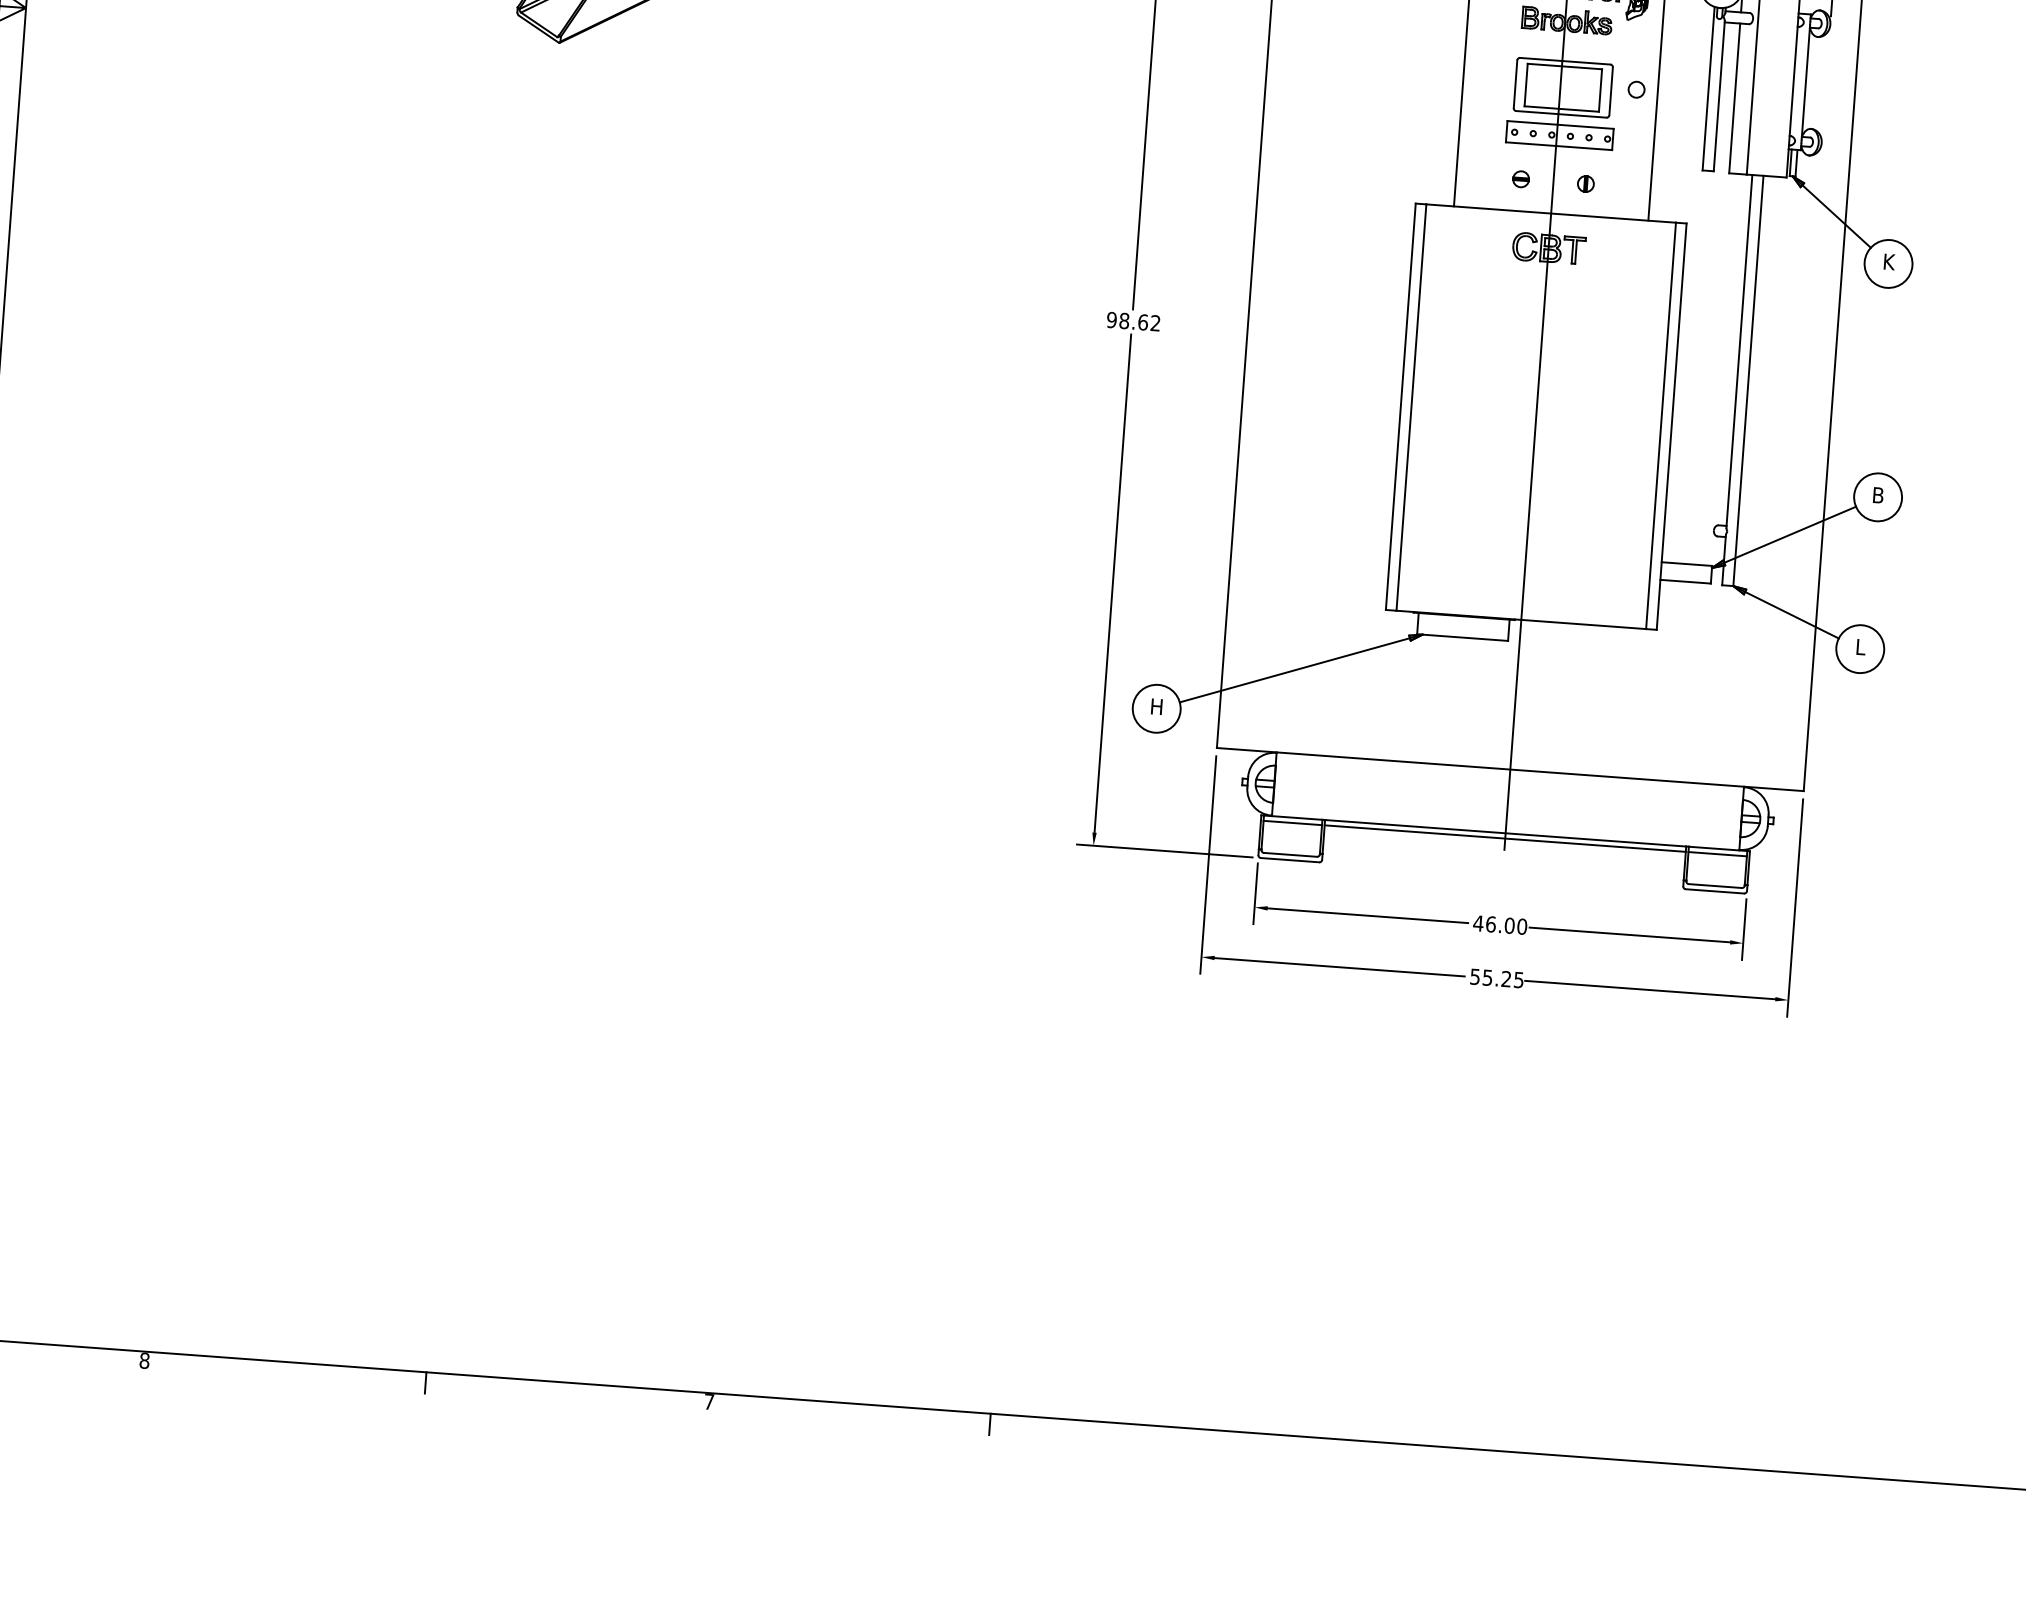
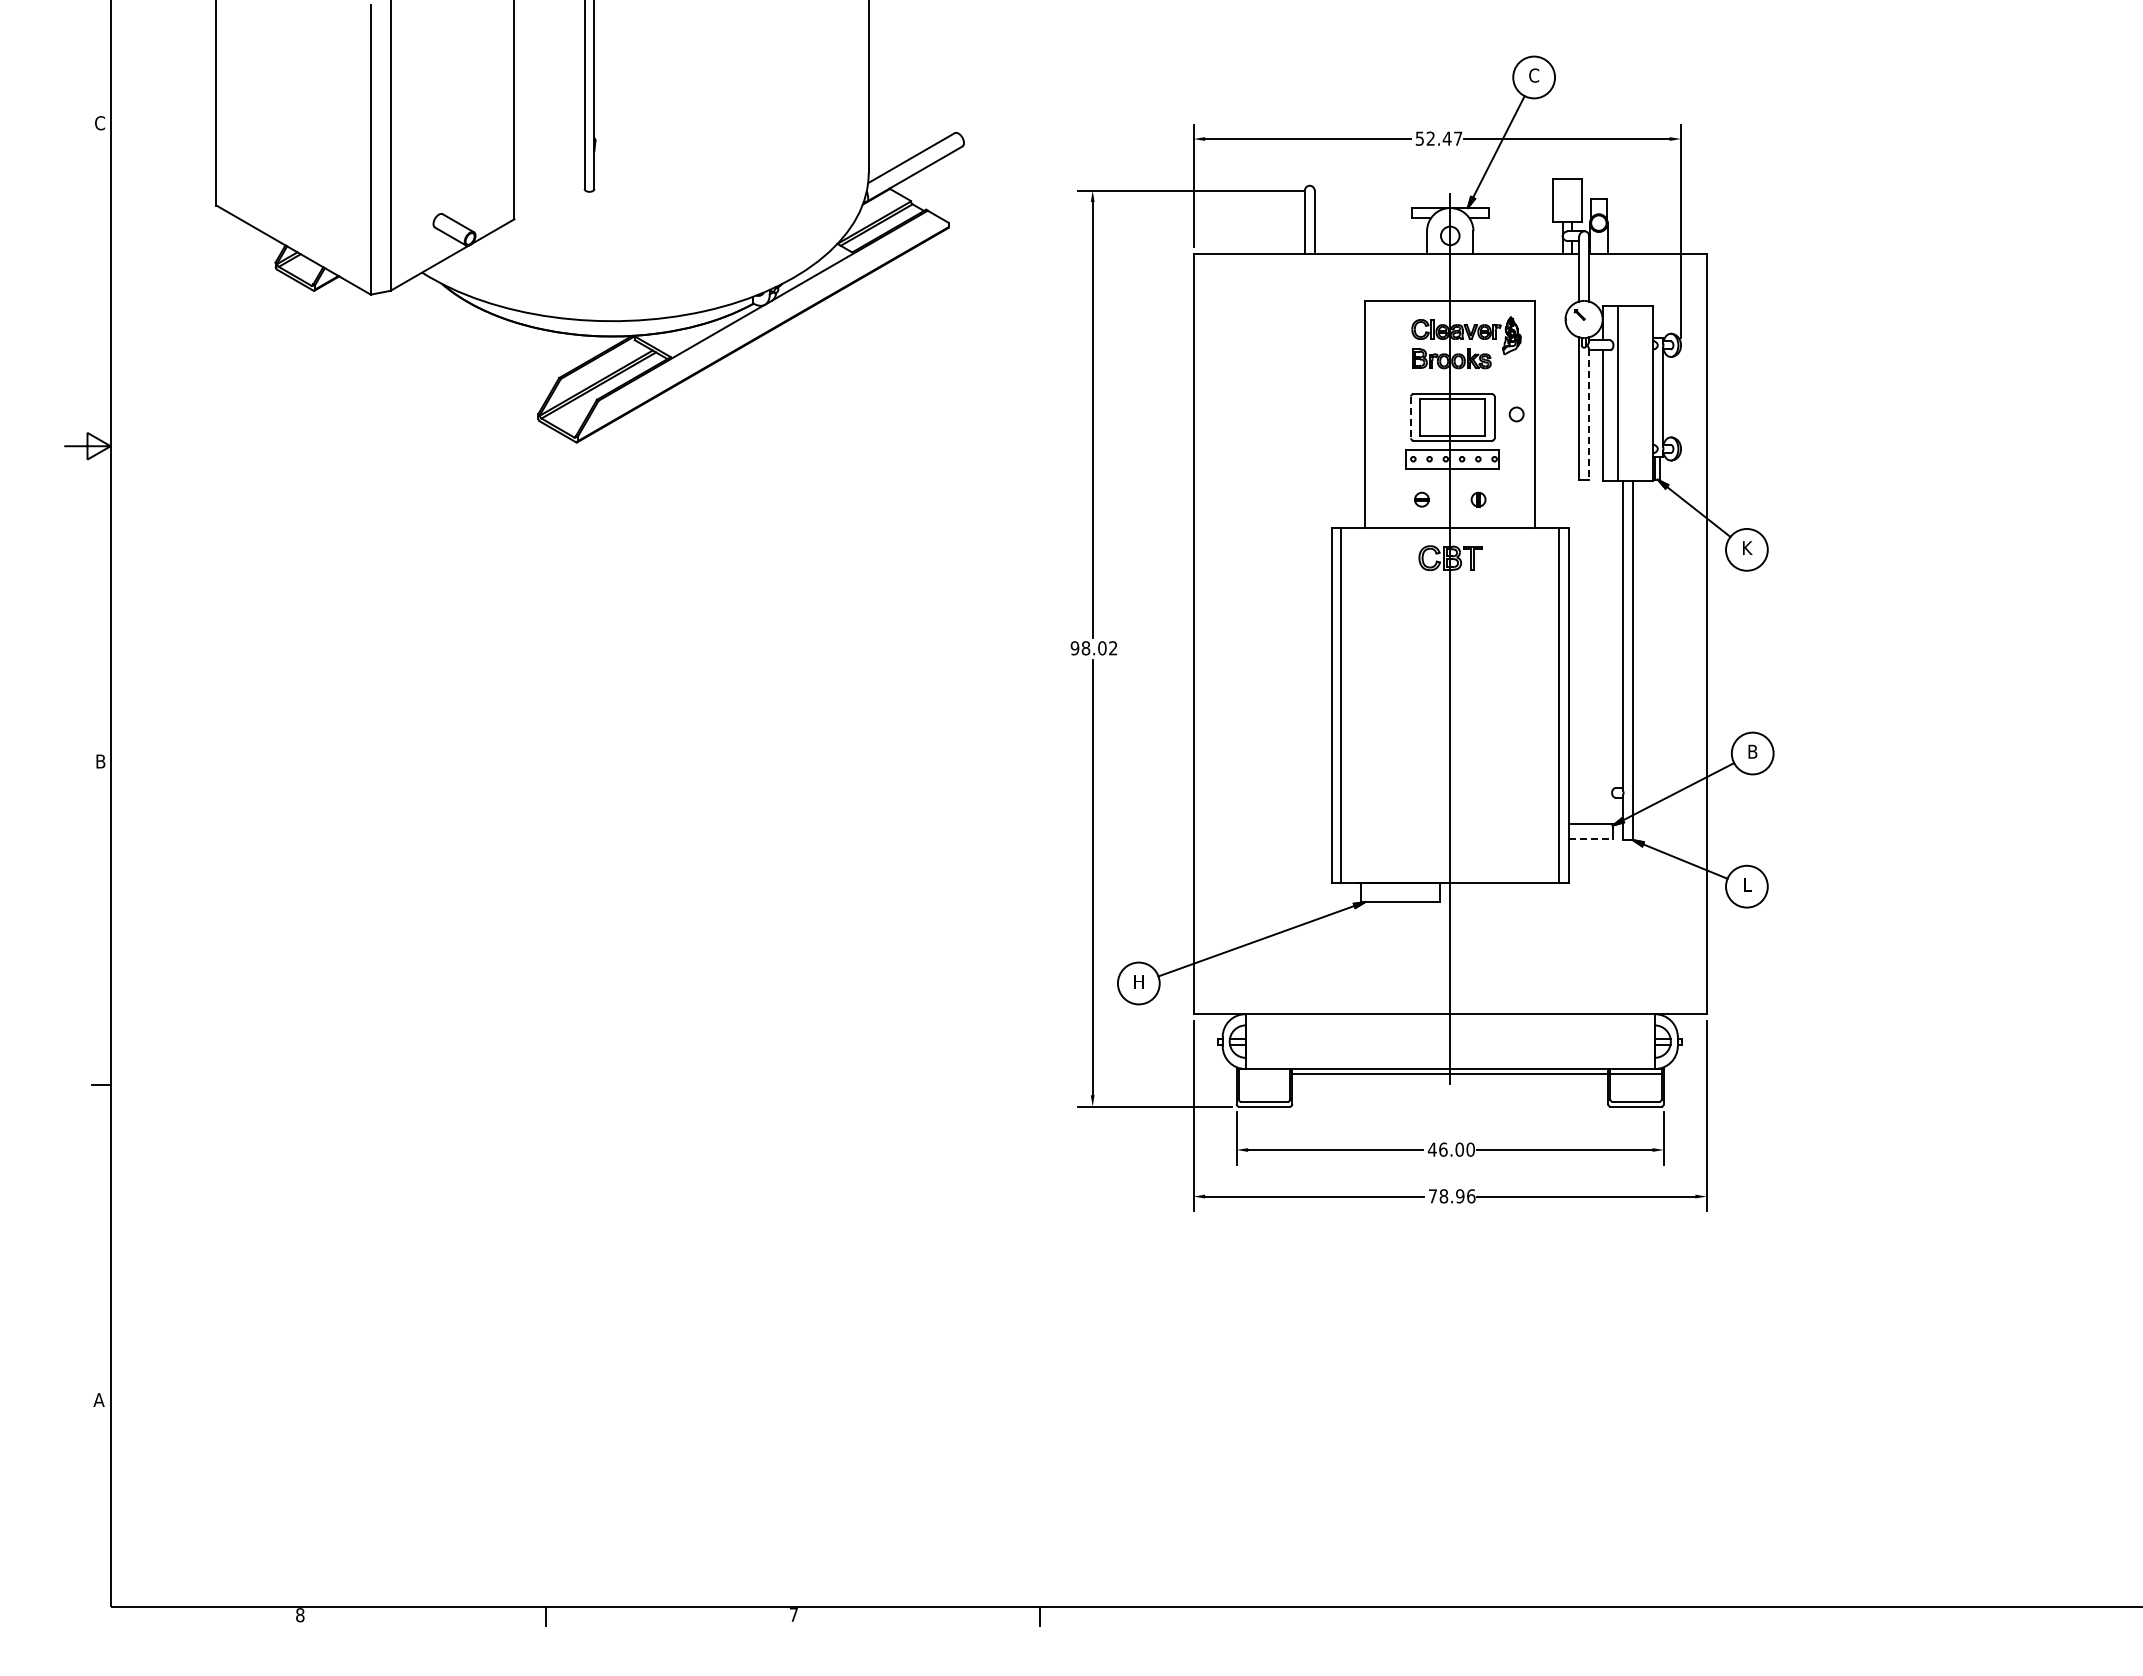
line: (1516, 84) -> (1411, 417), solid -> dashed
line: (1719, 95) -> (1589, 414), solid -> dashed
text: (1143, 321) -> (1102, 647), 98.62 -> 98.02
line: (1686, 582) -> (1591, 839), solid -> dashed
line: (1292, 823) -> (1264, 1074), removed
text: (1496, 978) -> (1451, 1196), 55.25 -> 78.96

